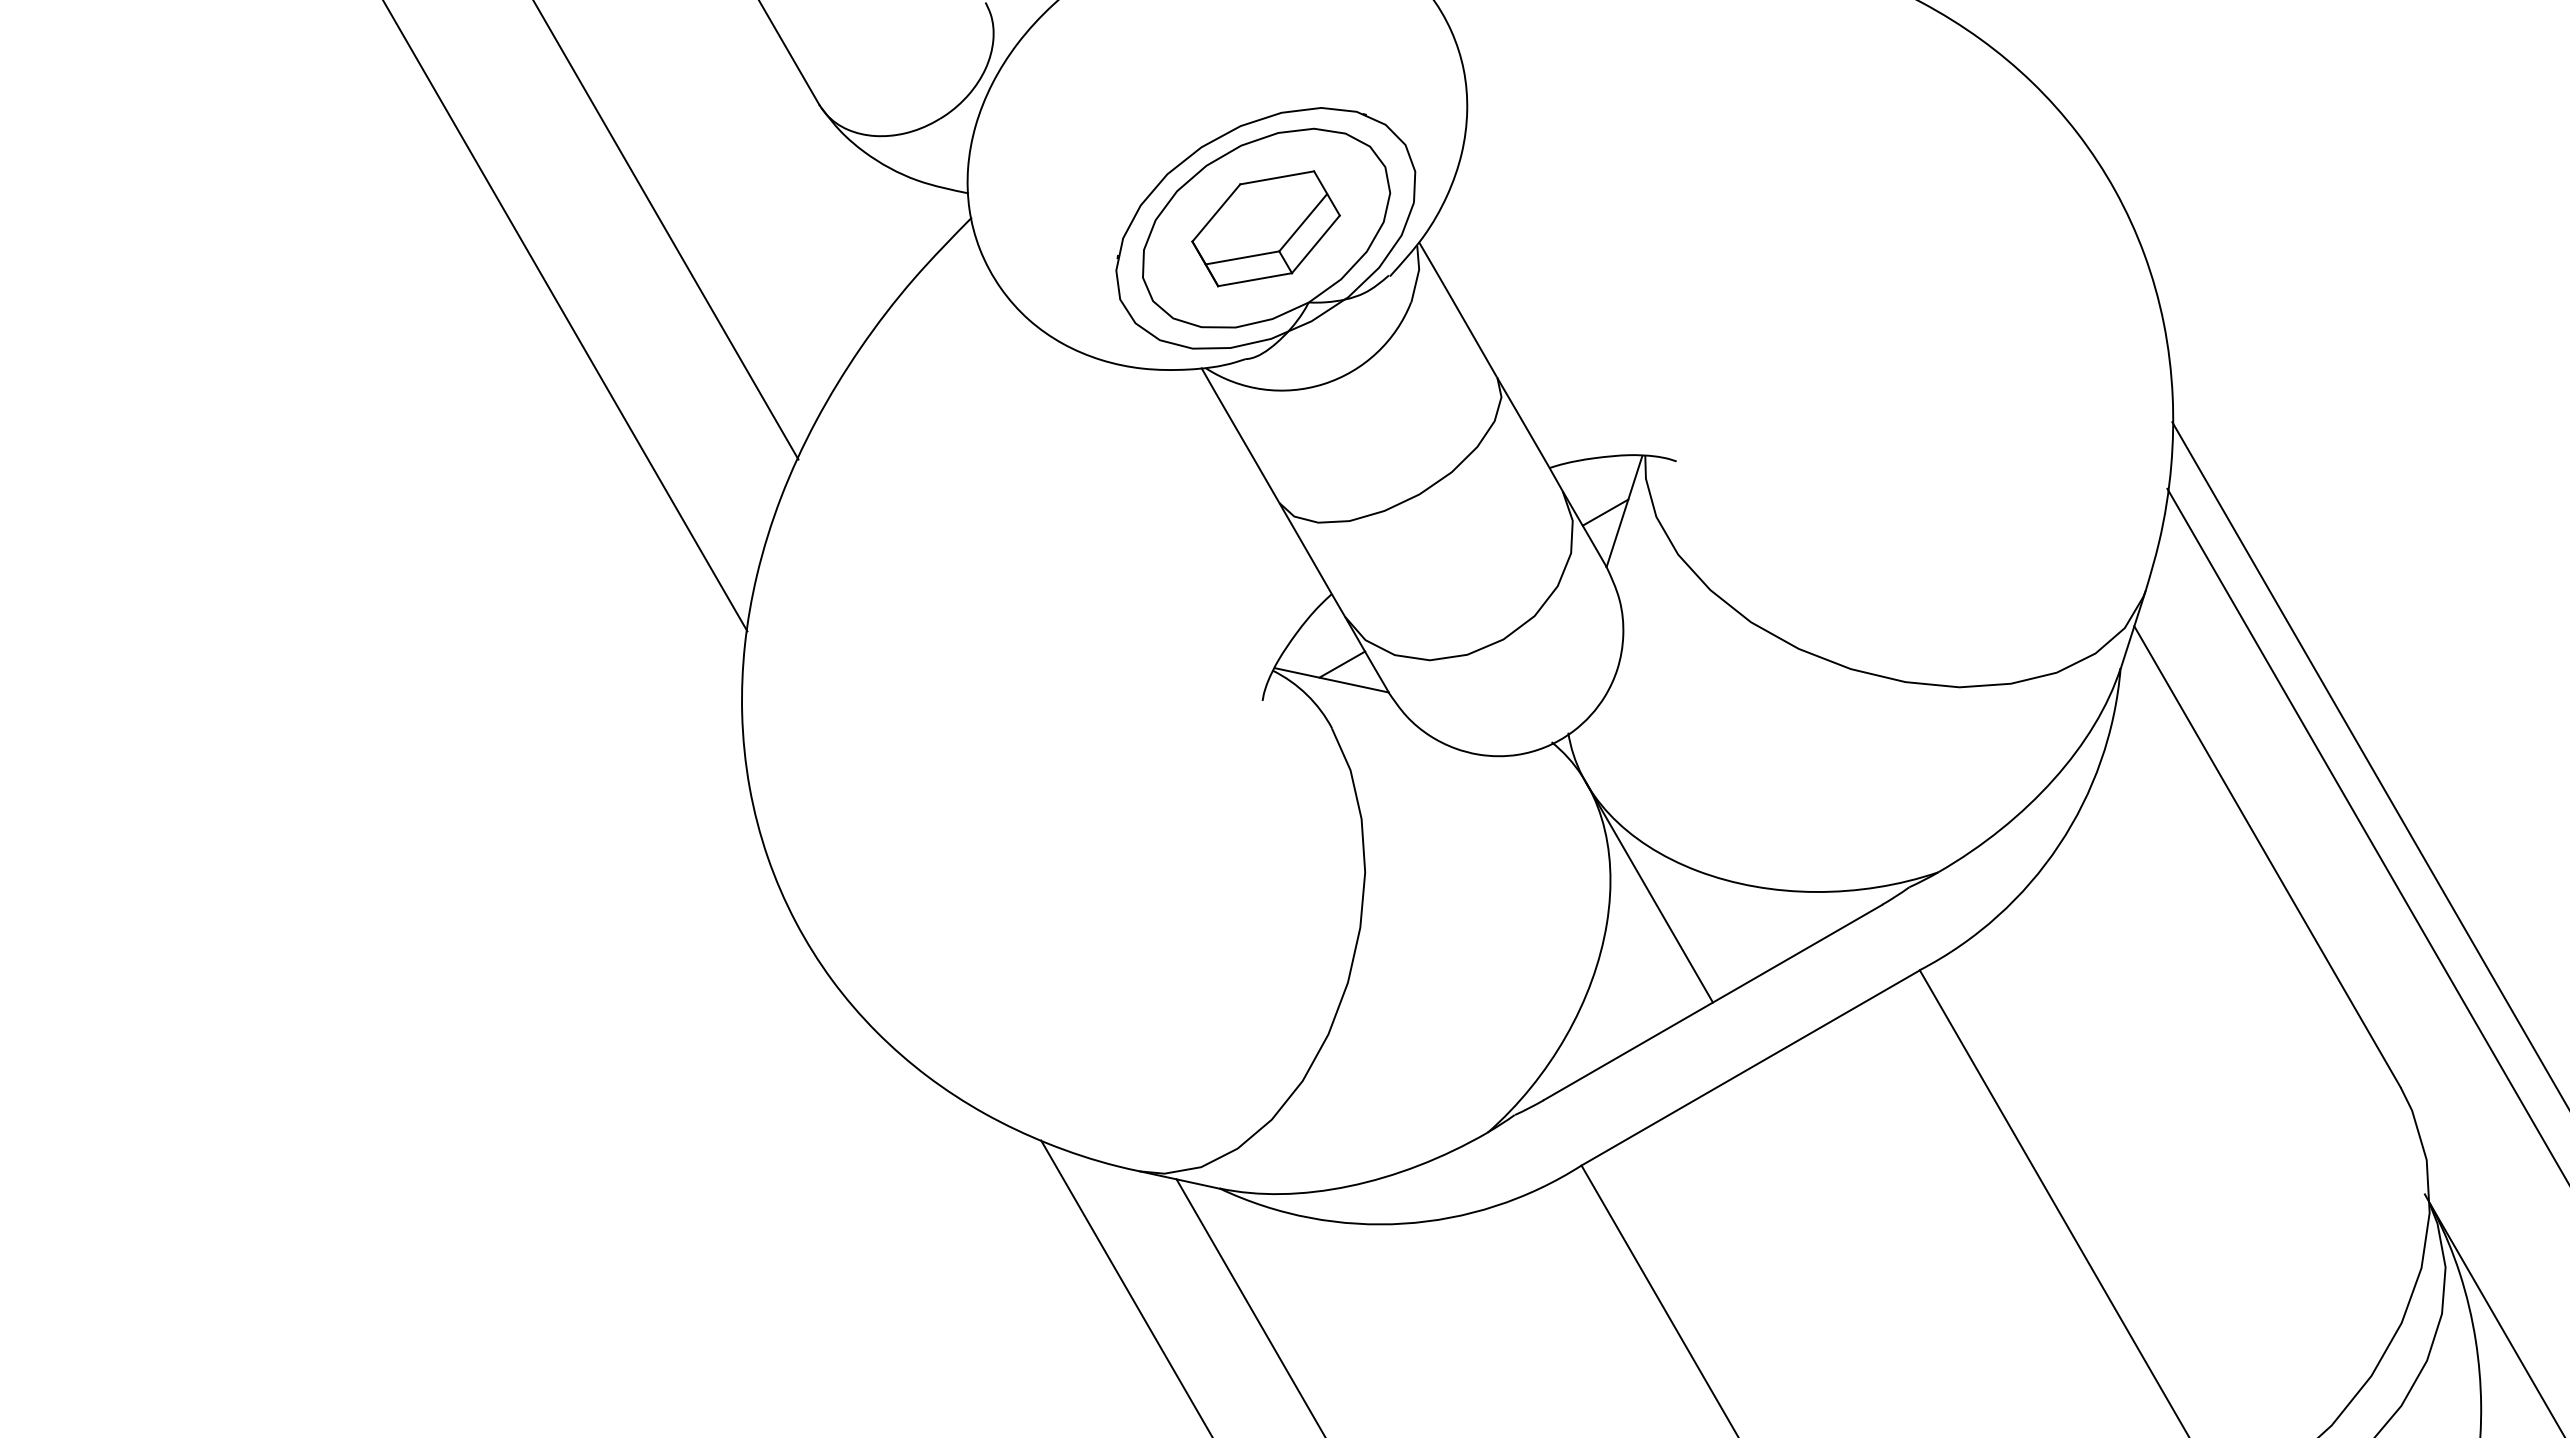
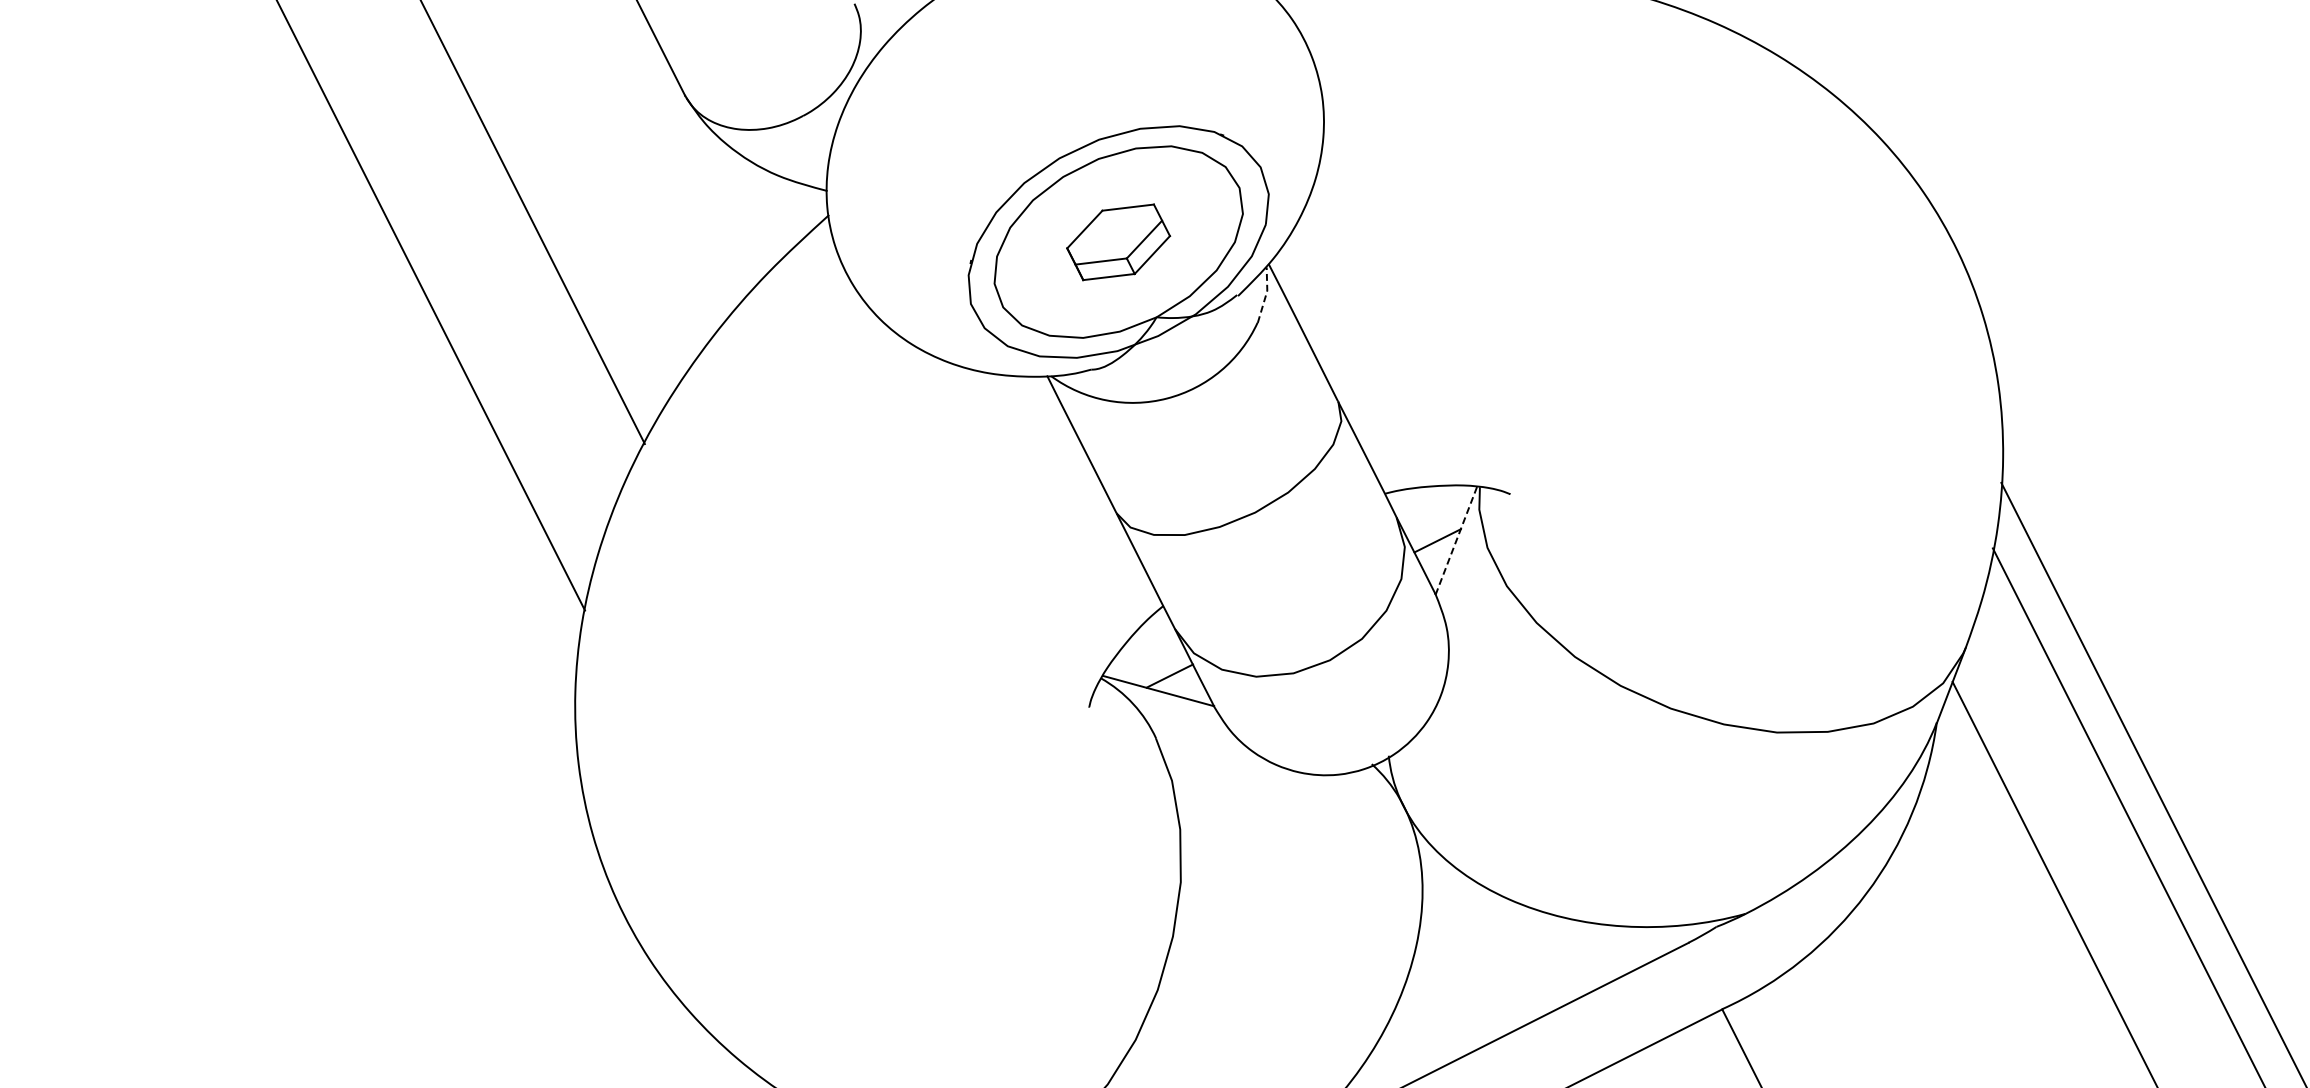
part: (1265, 228) -> (1118, 241), size x0.7
line: (1418, 273) -> (1266, 294), solid -> dashed
line: (1624, 512) -> (1456, 541), solid -> dashed
line: (1649, 892) -> (1460, 917), removed

